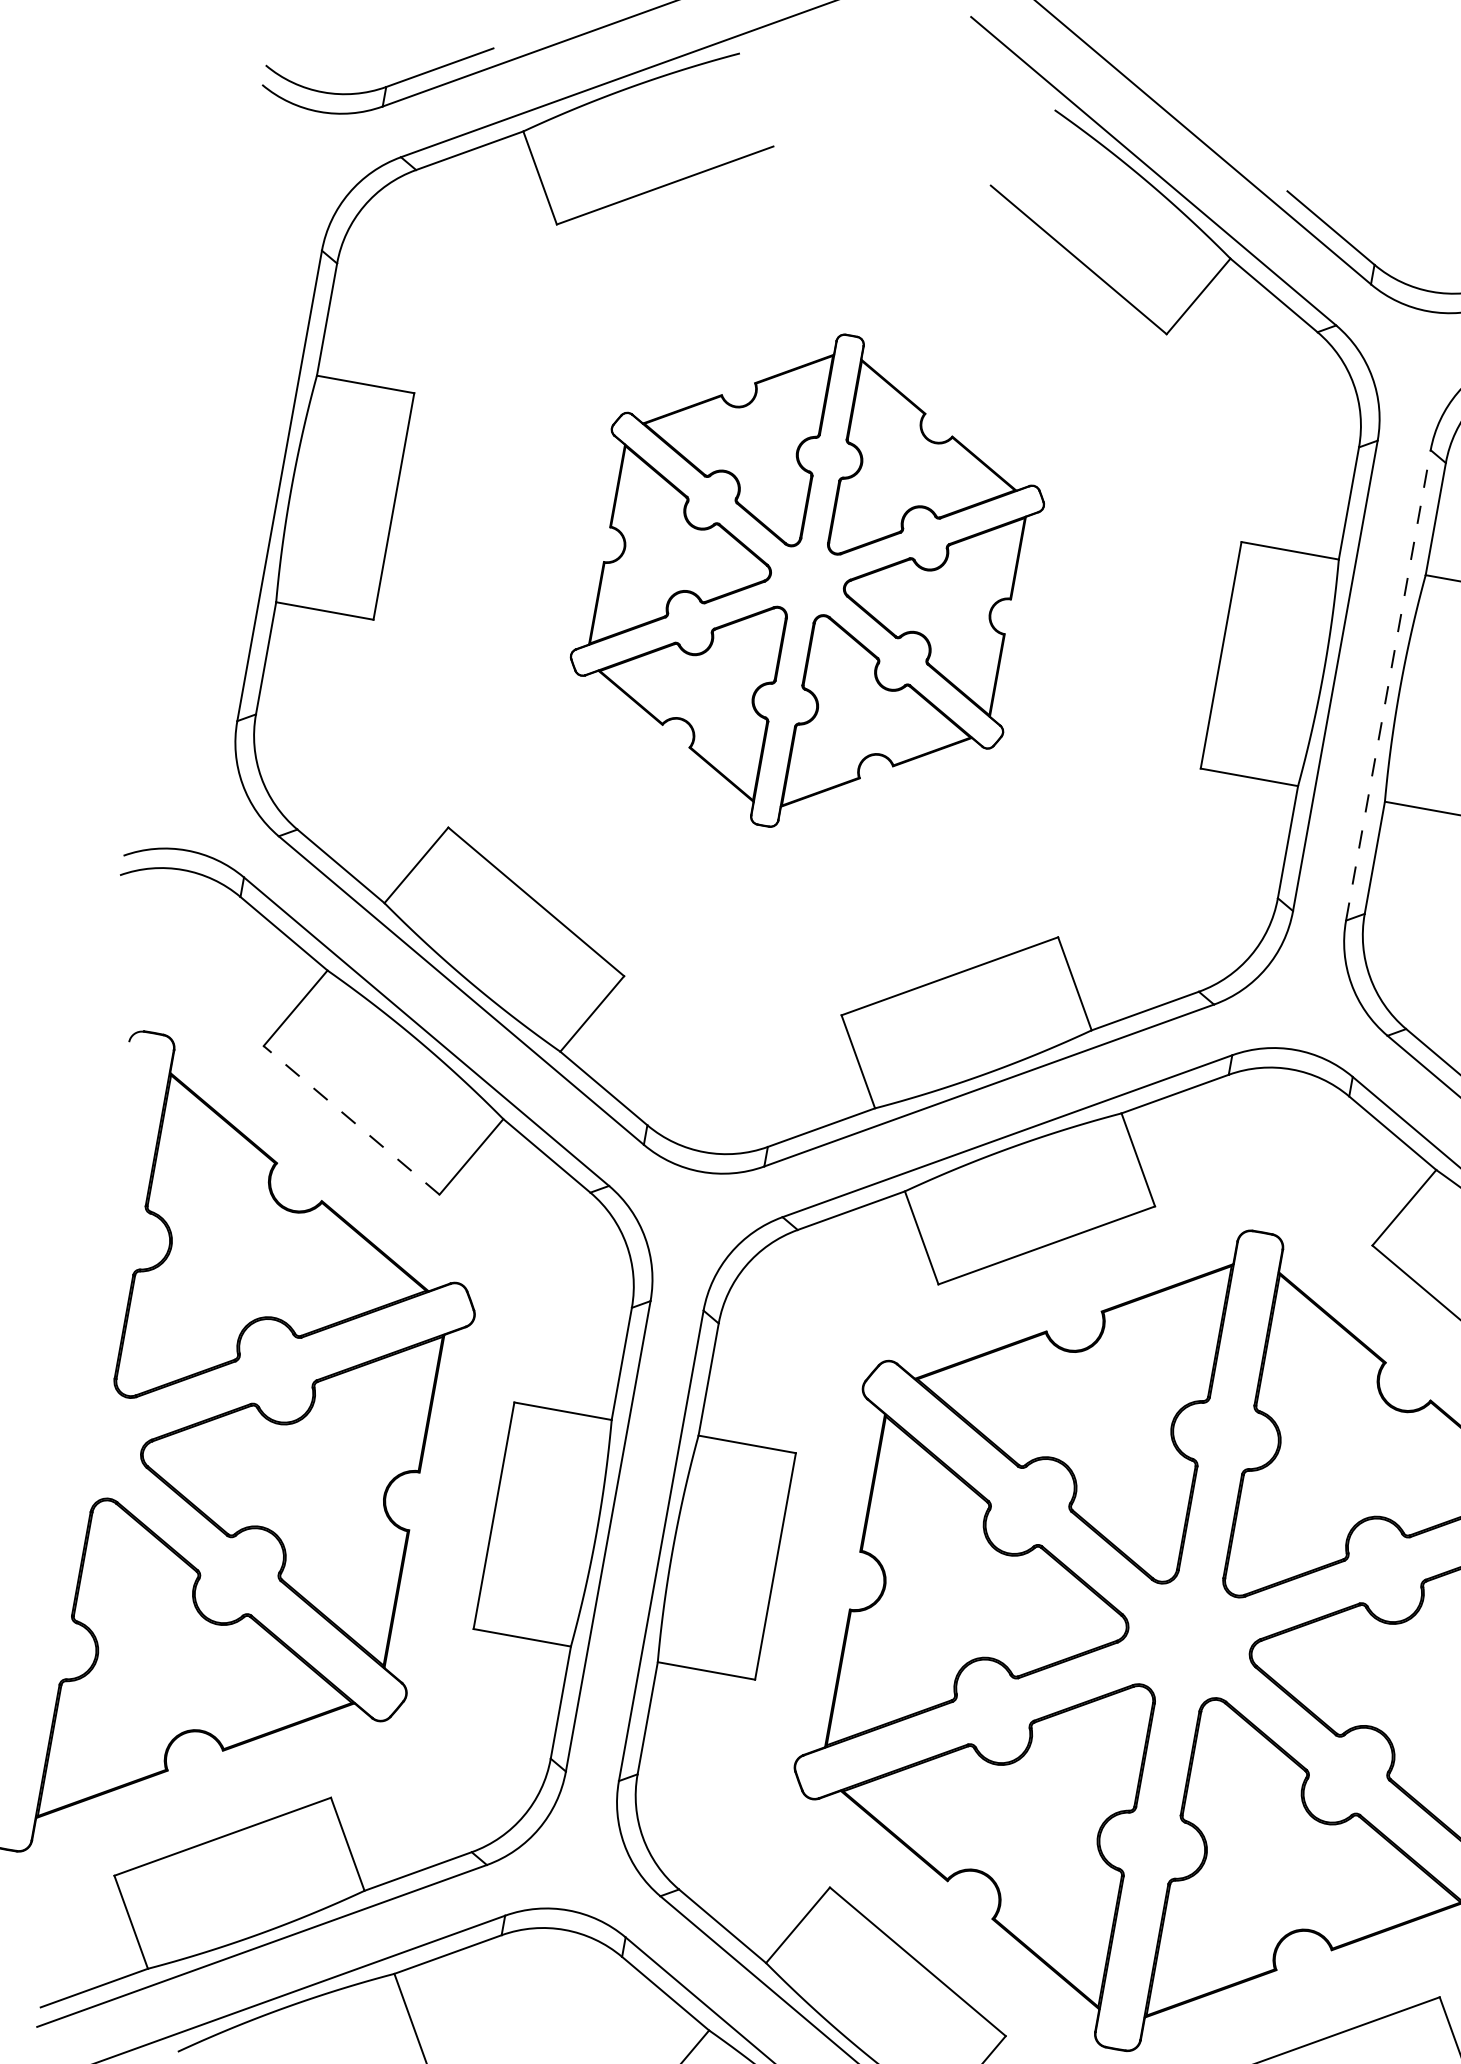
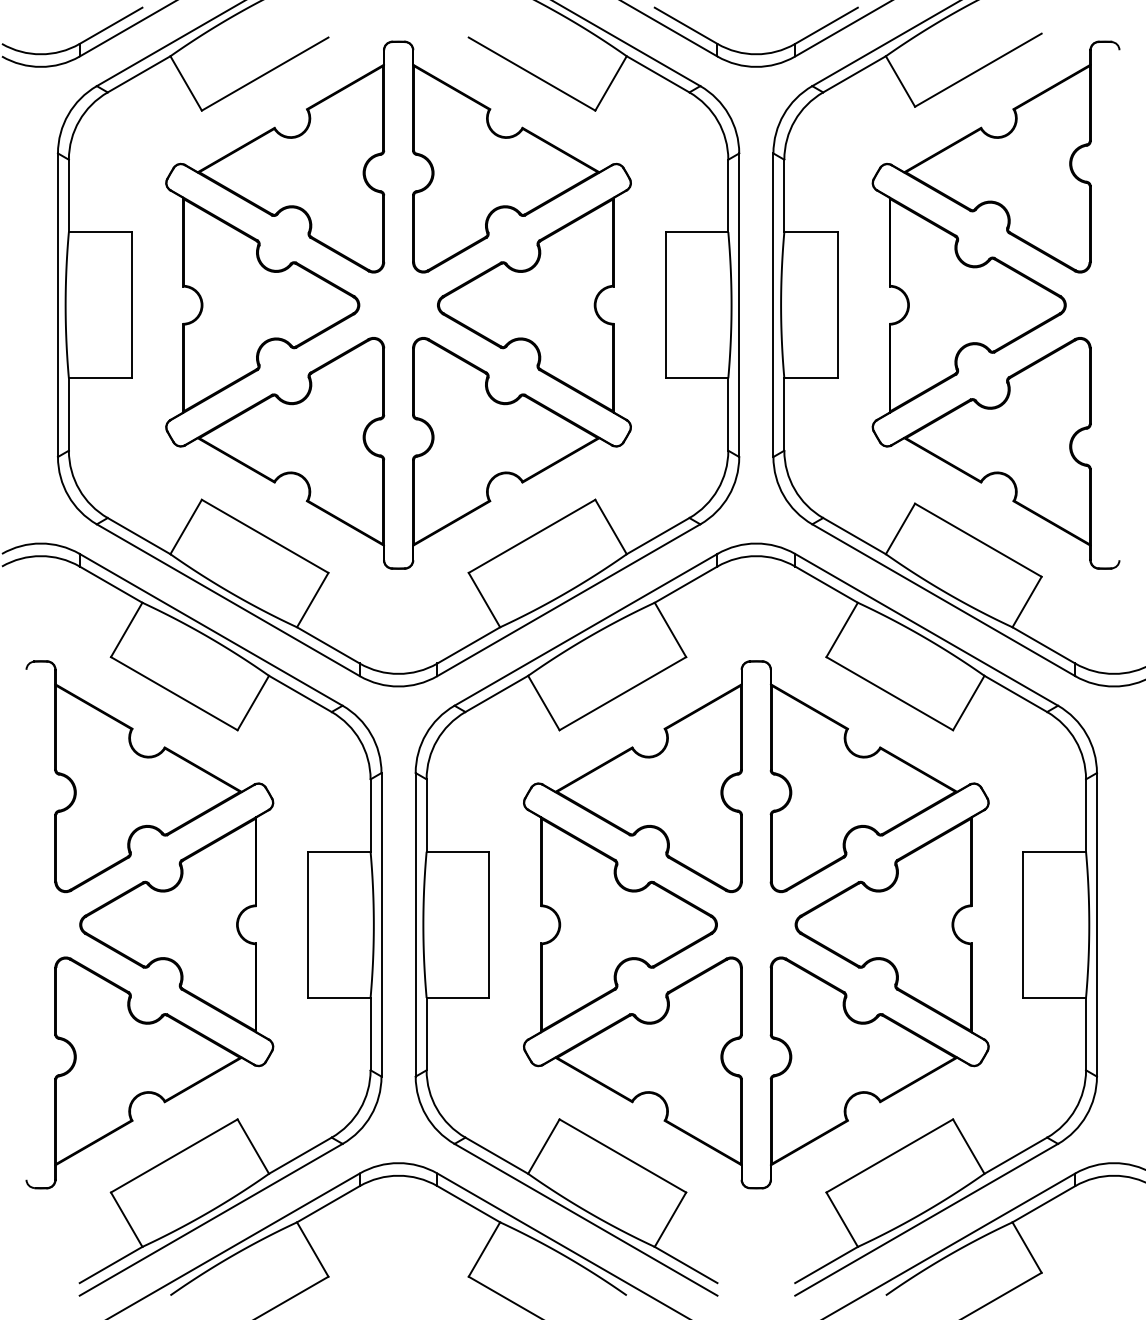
part: (807, 579) -> (398, 304), size x1.67
line: (1388, 685) -> (773, 305), dashed -> solid
line: (350, 1119) -> (173, 693), dashed -> solid

